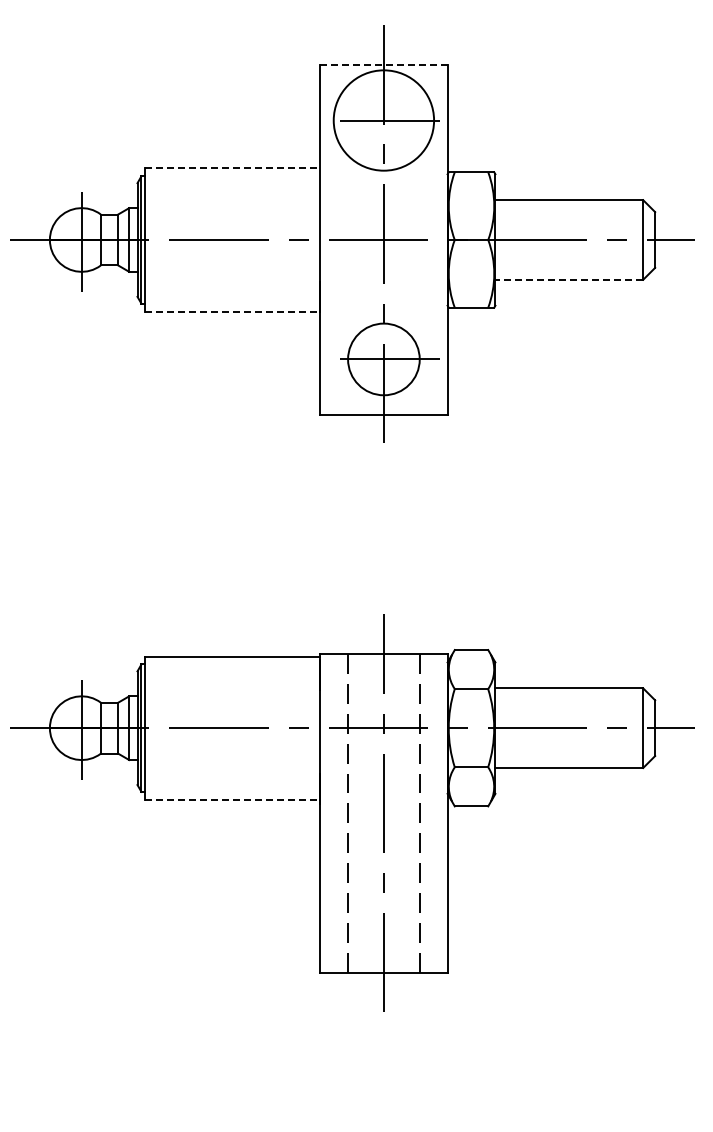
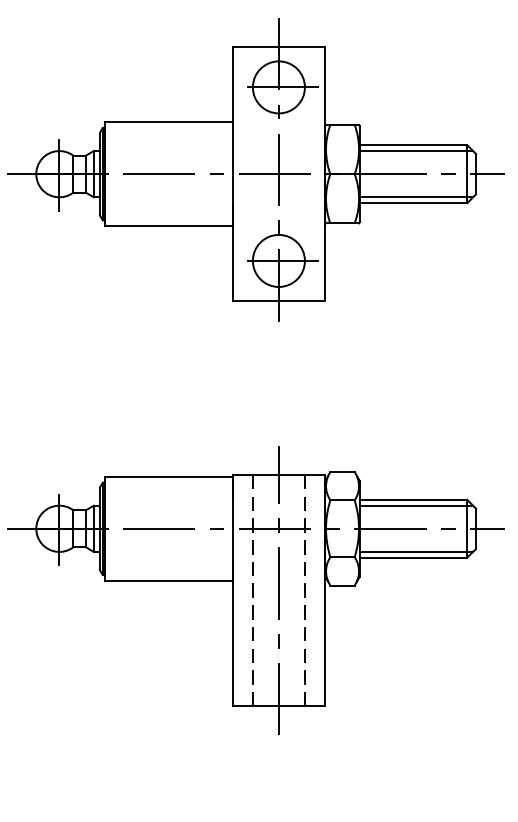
line: (383, 64) -> (278, 46), dashed -> solid
circle: (383, 120) -> (278, 87), size x0.71
line: (232, 168) -> (168, 122), dashed -> solid
line: (573, 208) -> (416, 151), added
line: (573, 271) -> (416, 197), added
line: (569, 279) -> (413, 202), dashed -> solid
line: (232, 311) -> (168, 226), dashed -> solid
line: (573, 696) -> (416, 505), added
line: (573, 760) -> (416, 552), added
line: (232, 799) -> (168, 580), dashed -> solid

